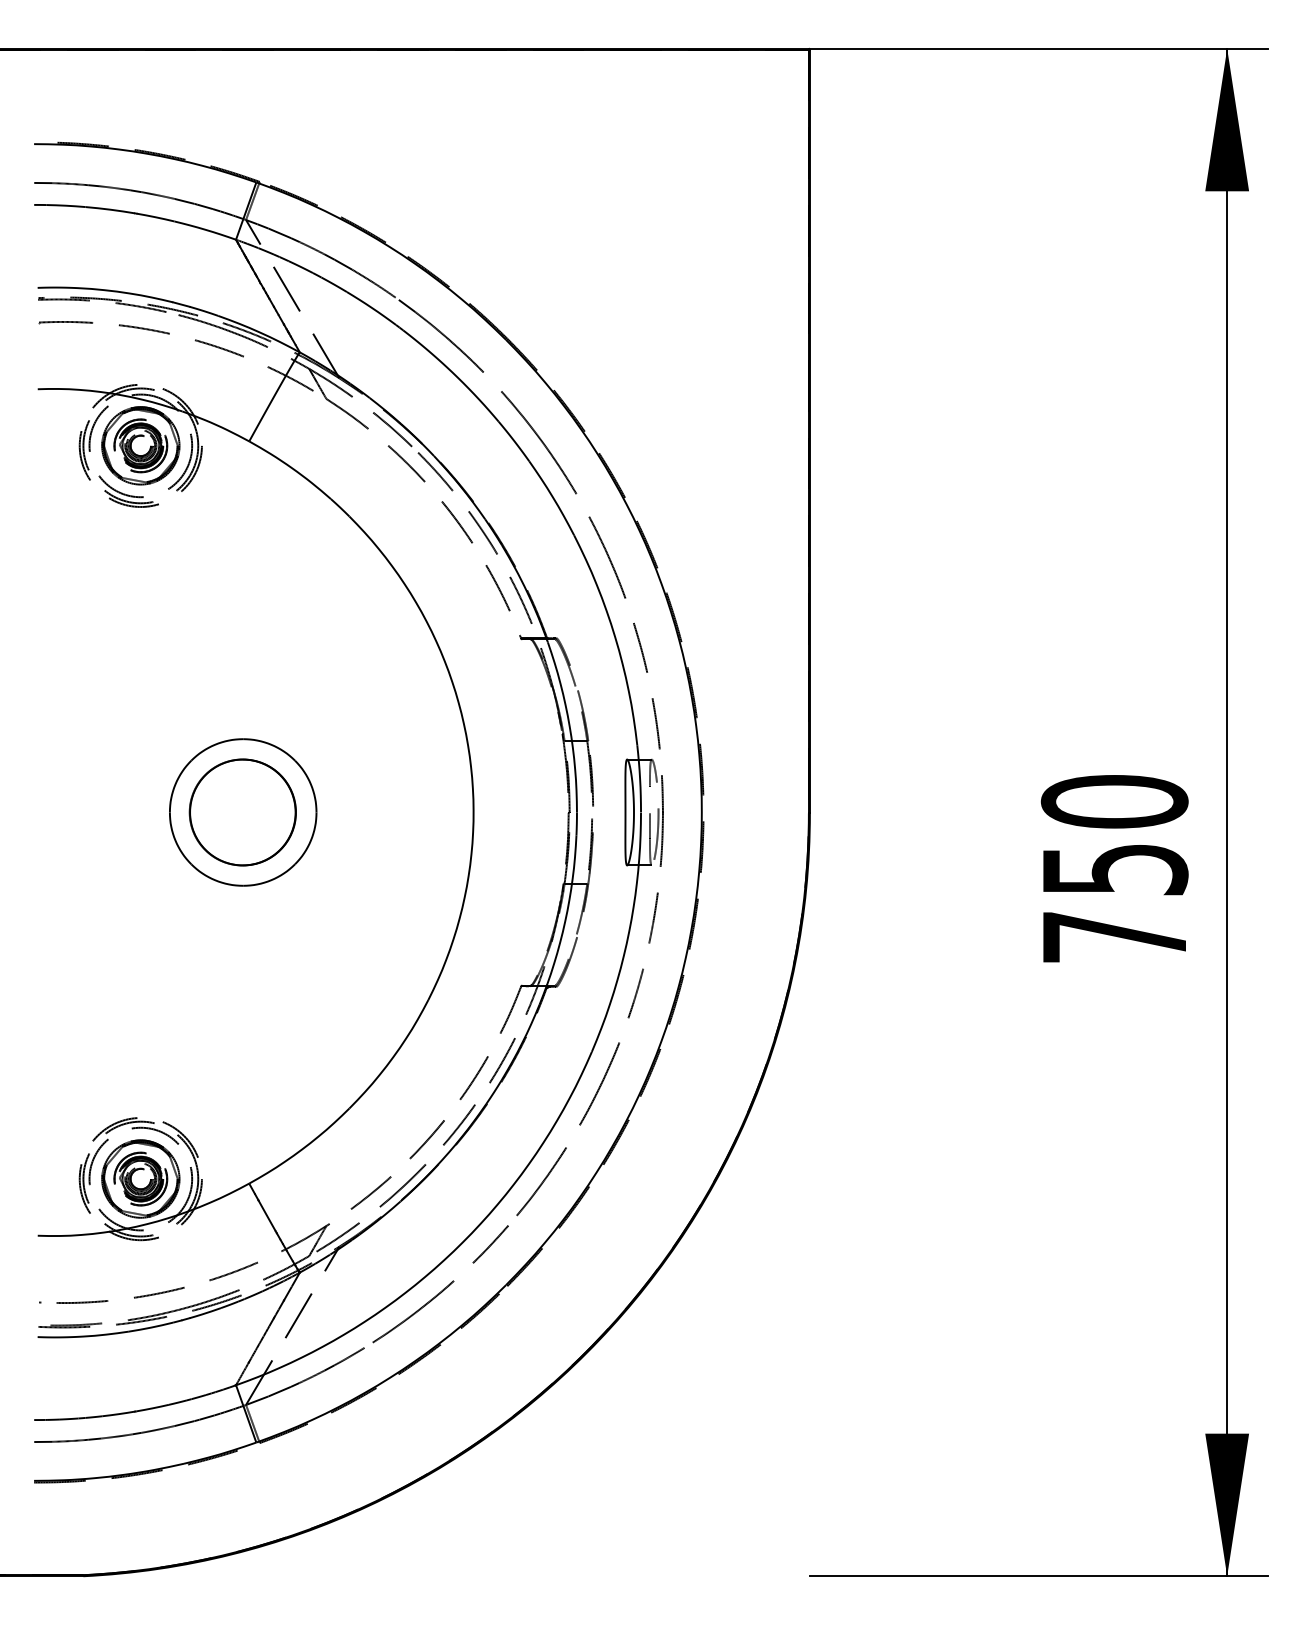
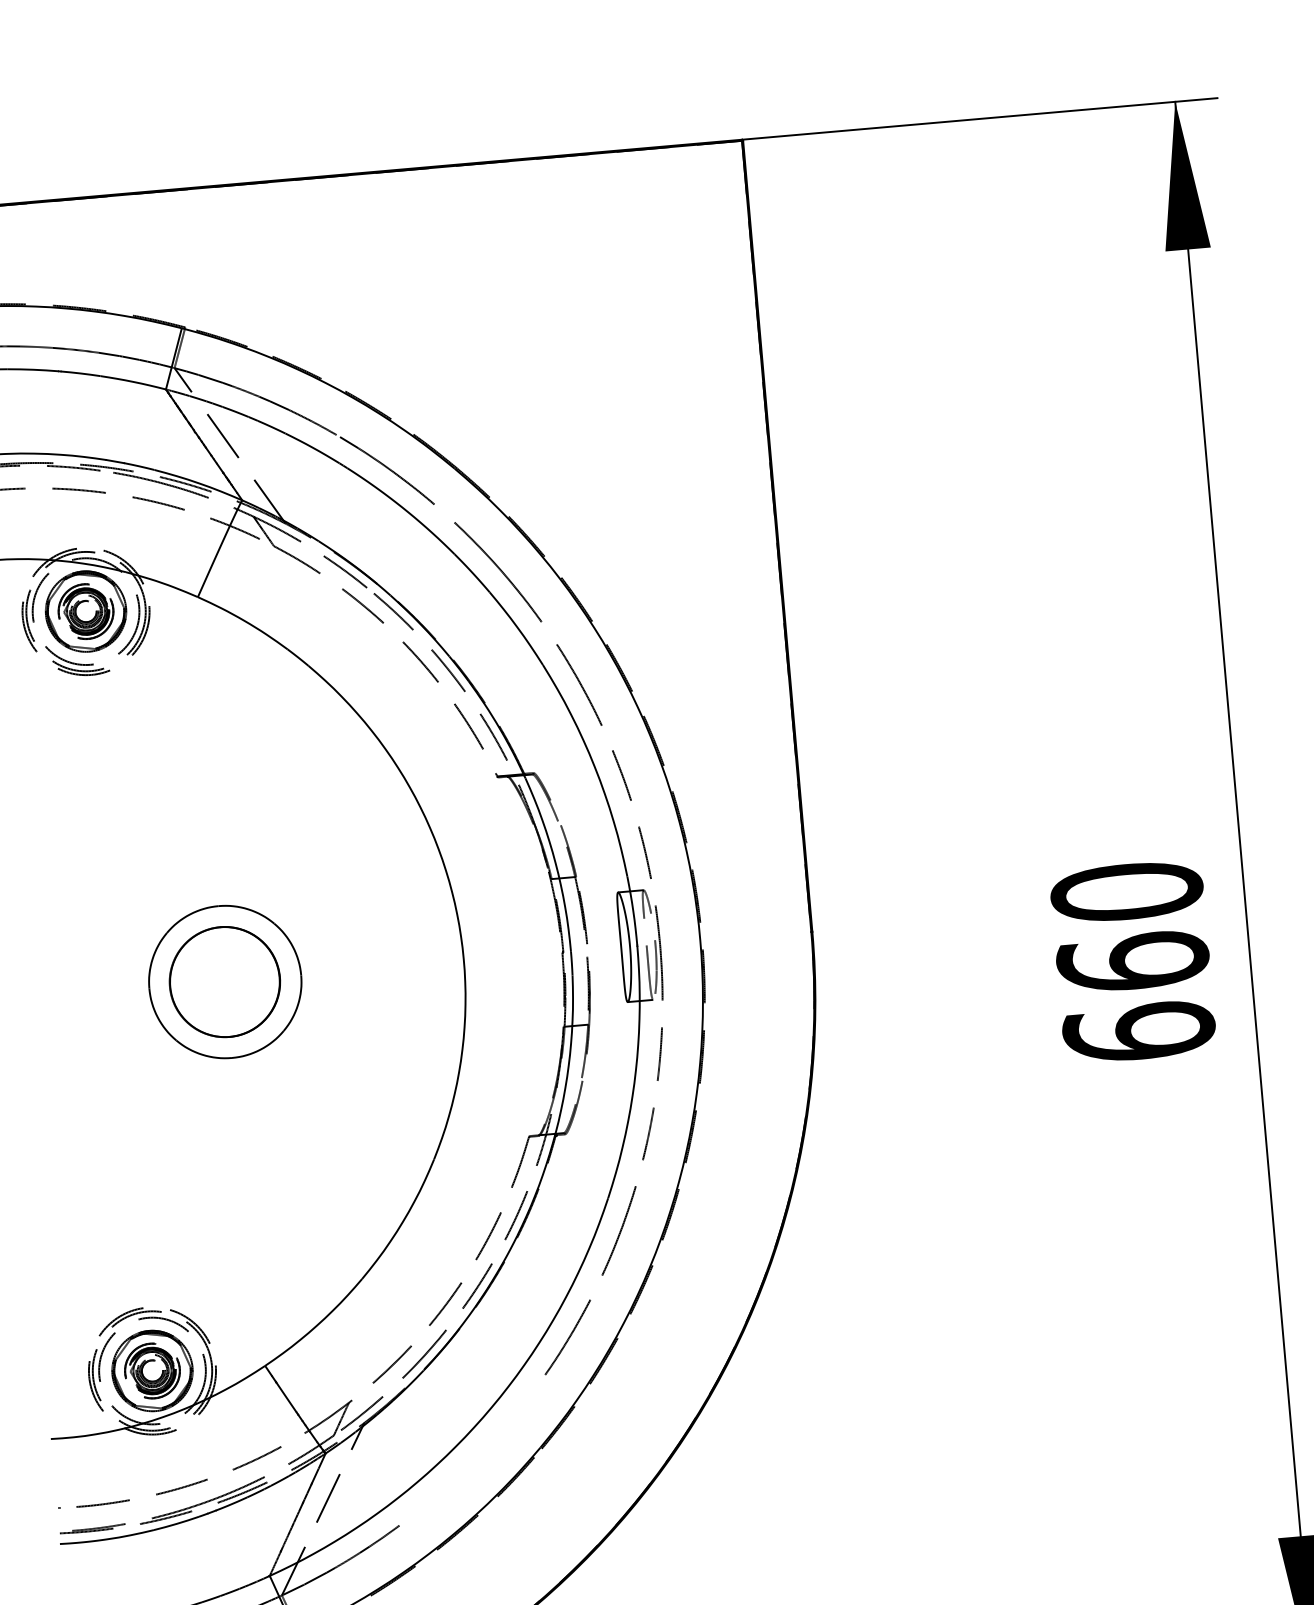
text: (1114, 902) -> (1135, 996), 750 -> 660
part: (440, 1284) -> (472, 1453), removed

